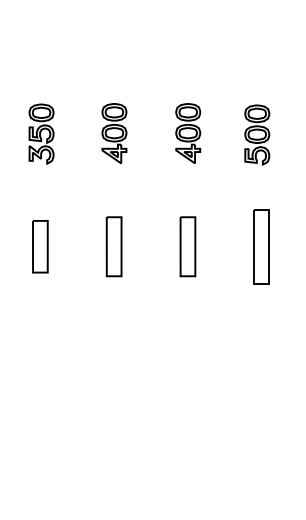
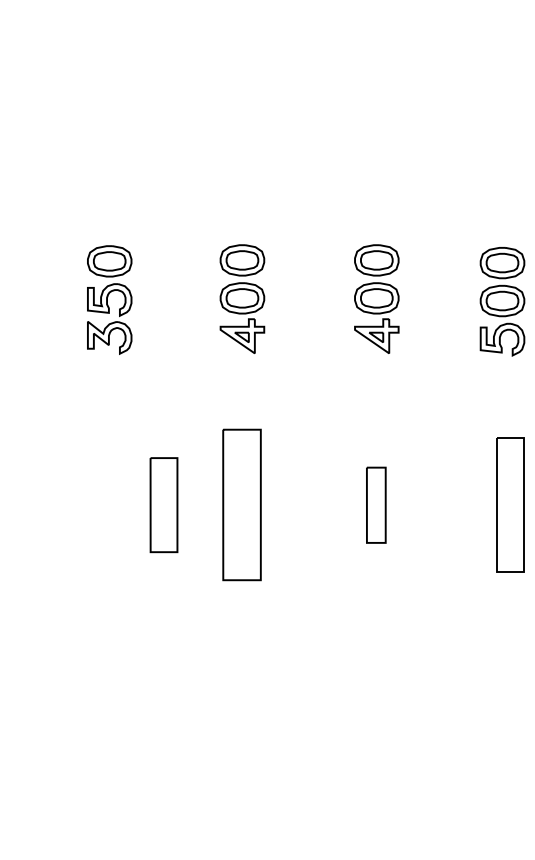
part: (40, 246) -> (164, 504), moved
part: (113, 246) -> (240, 504), size x1.4
part: (187, 246) -> (375, 504), size x0.7

